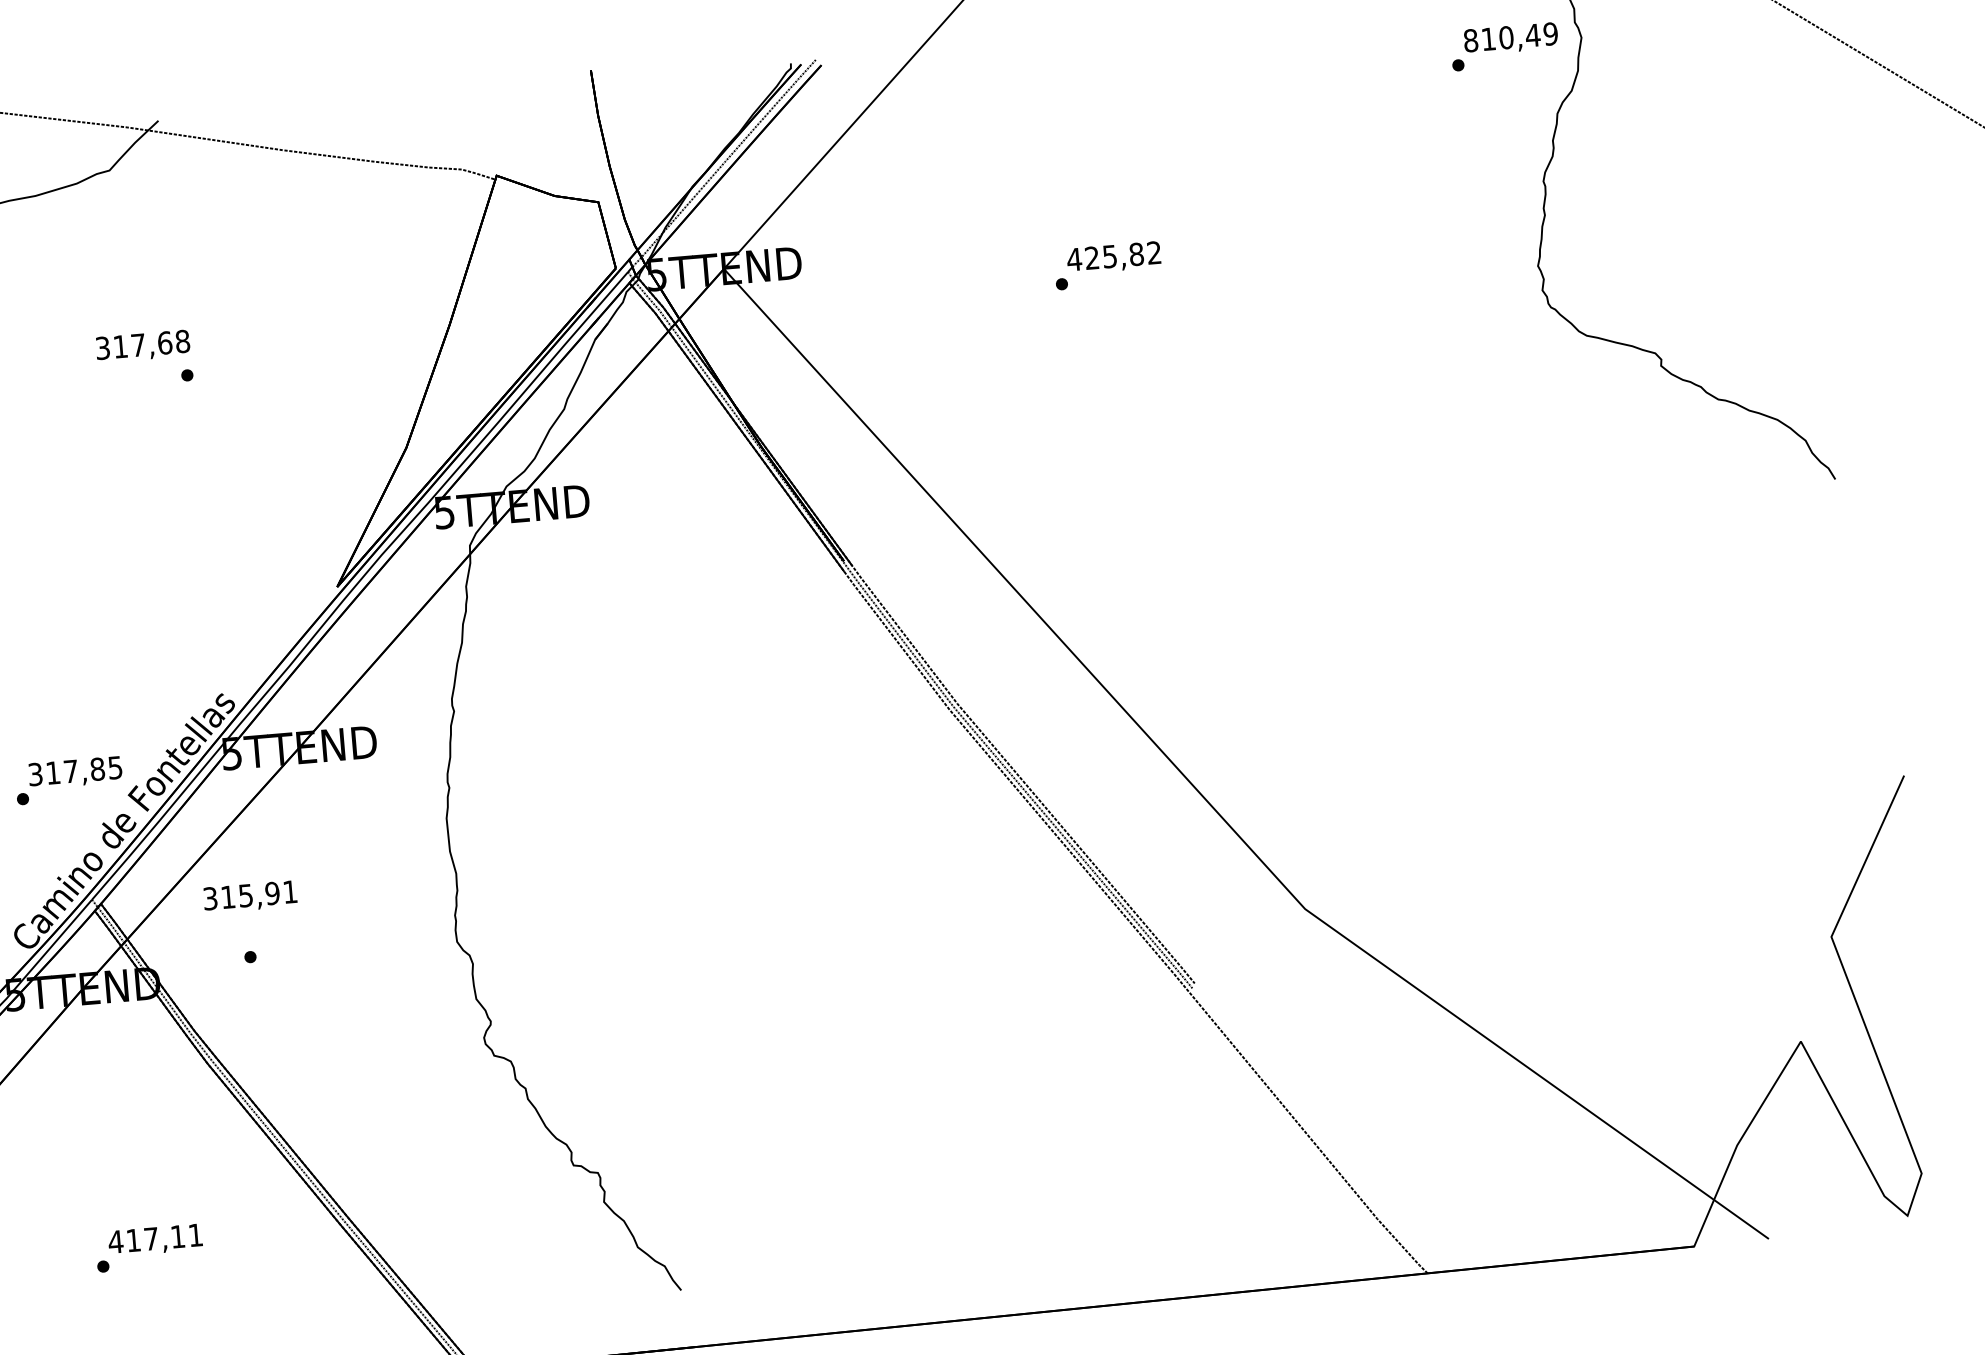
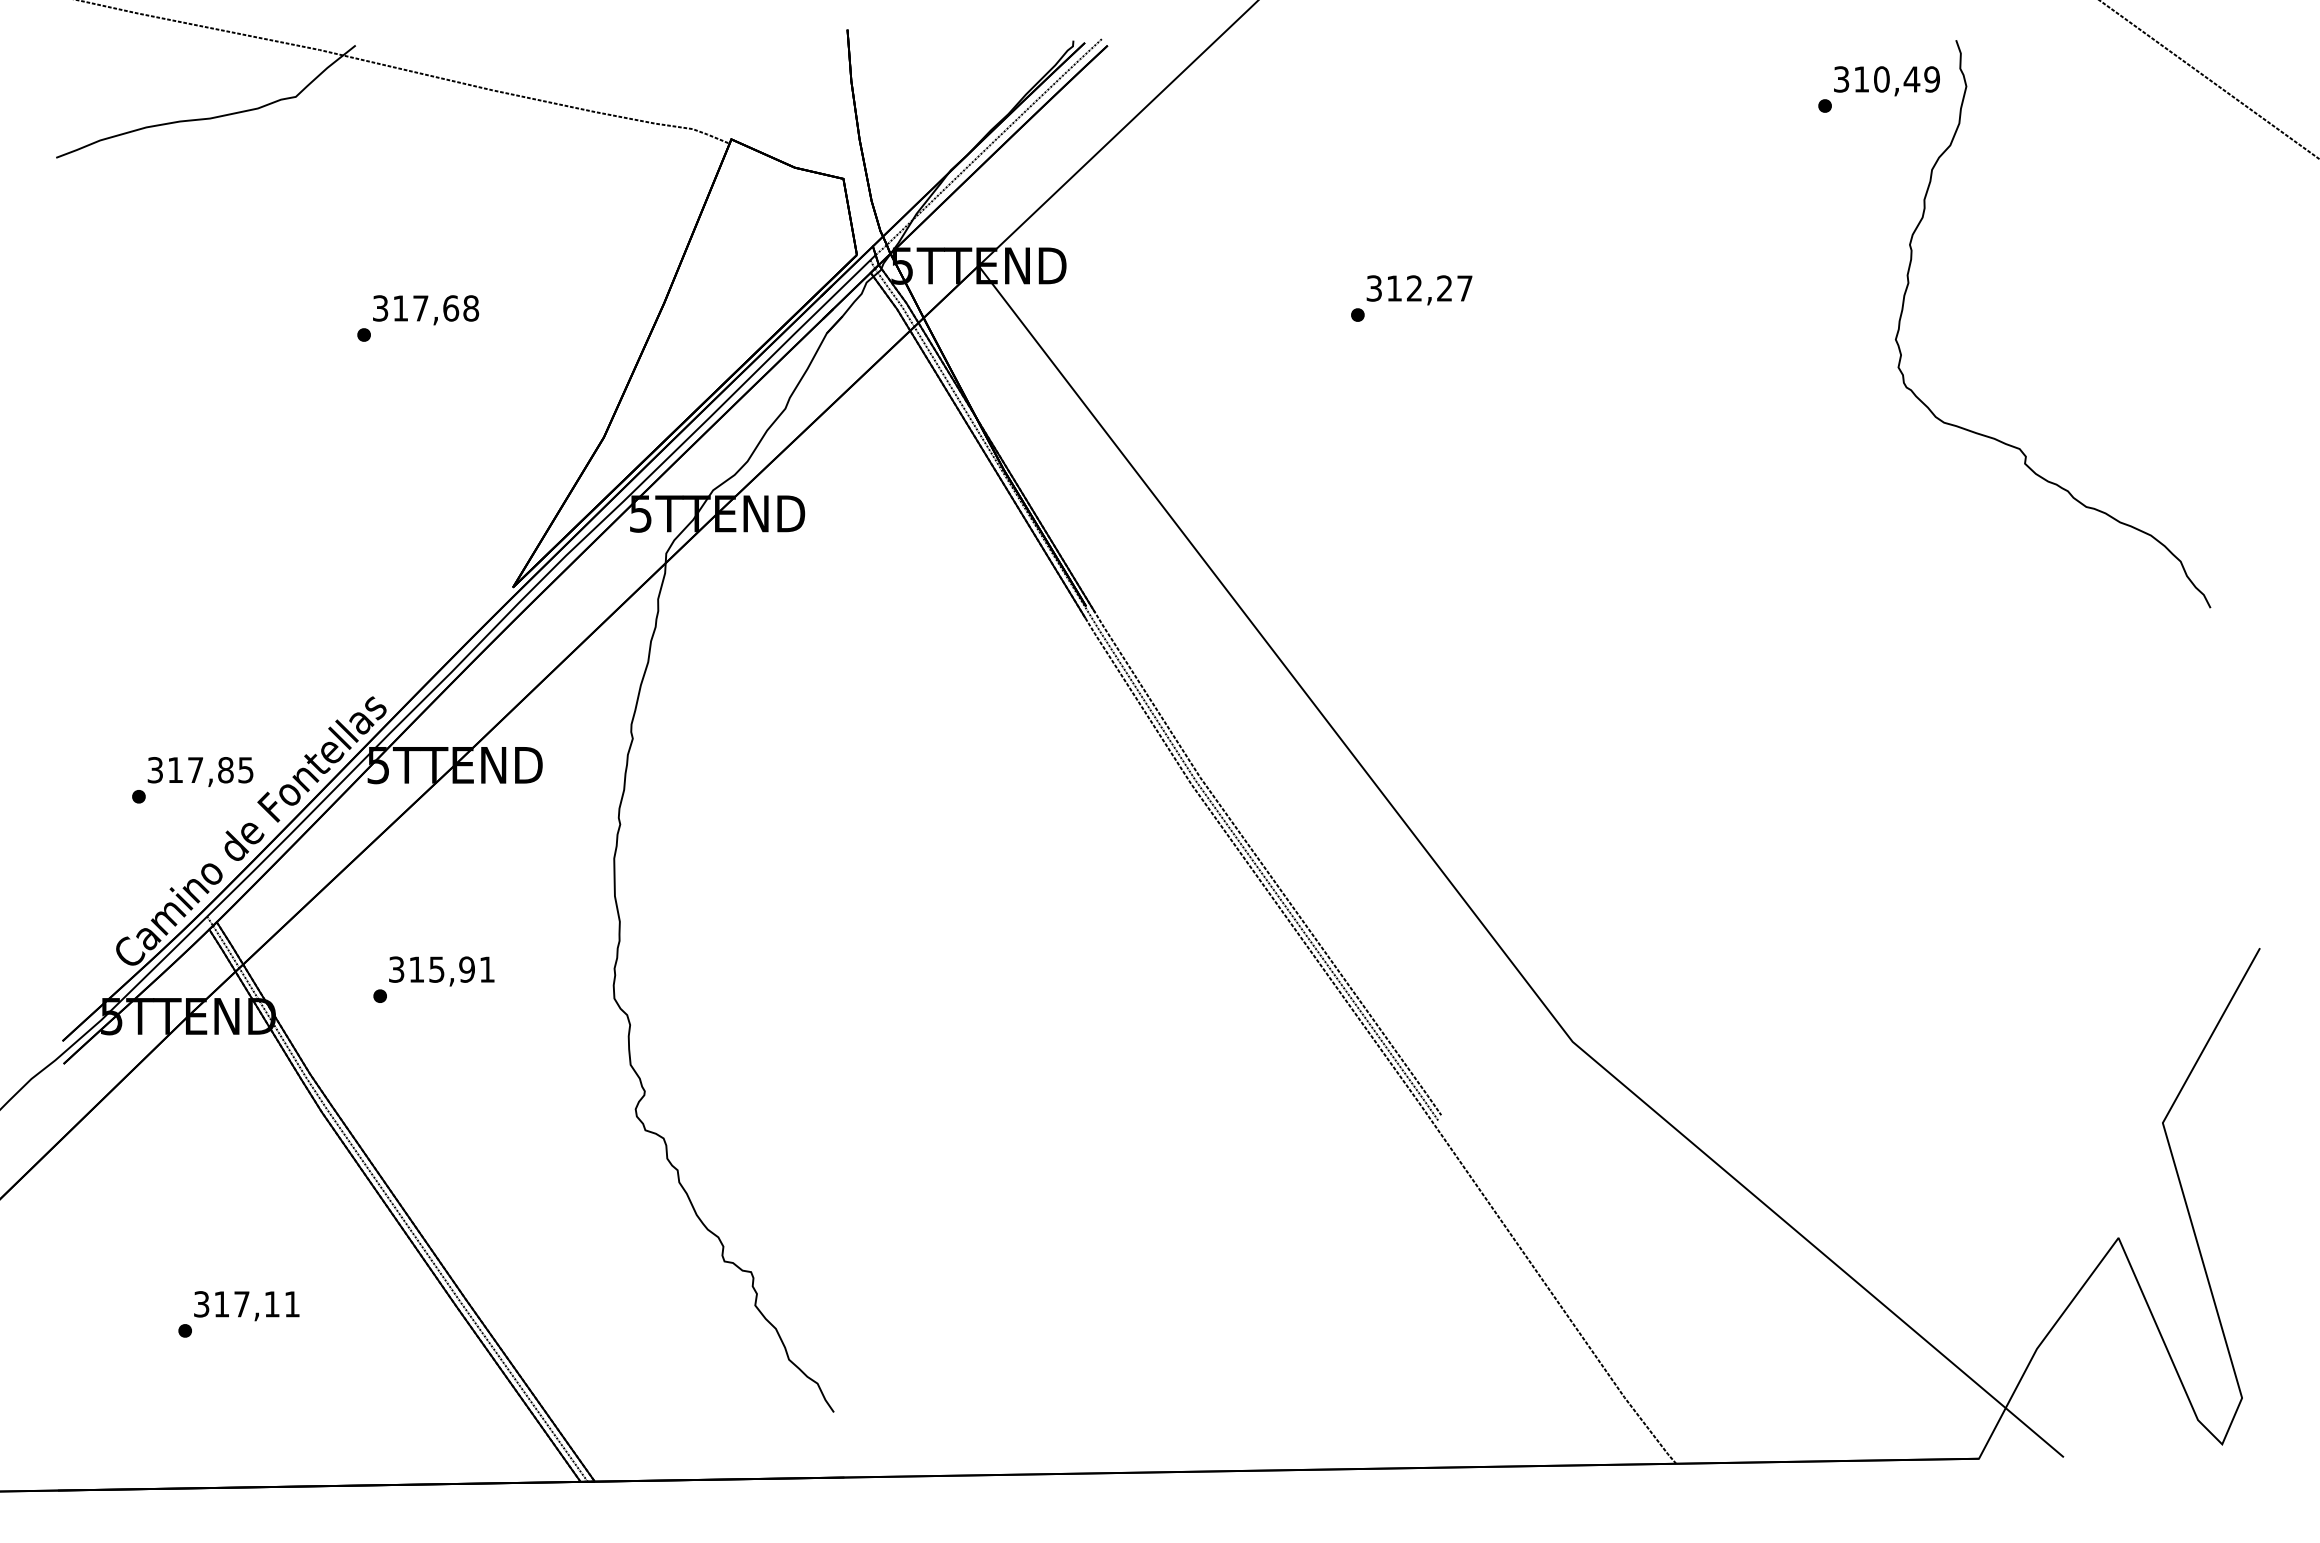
text: (1470, 40) -> (1841, 79), 810,49 -> 310,49
text: (1113, 256) -> (1418, 288), 425,82 -> 312,27
text: (143, 346) -> (426, 310), moved
text: (250, 897) -> (441, 971), moved
text: (115, 1242) -> (201, 1304), 417,11 -> 317,11

